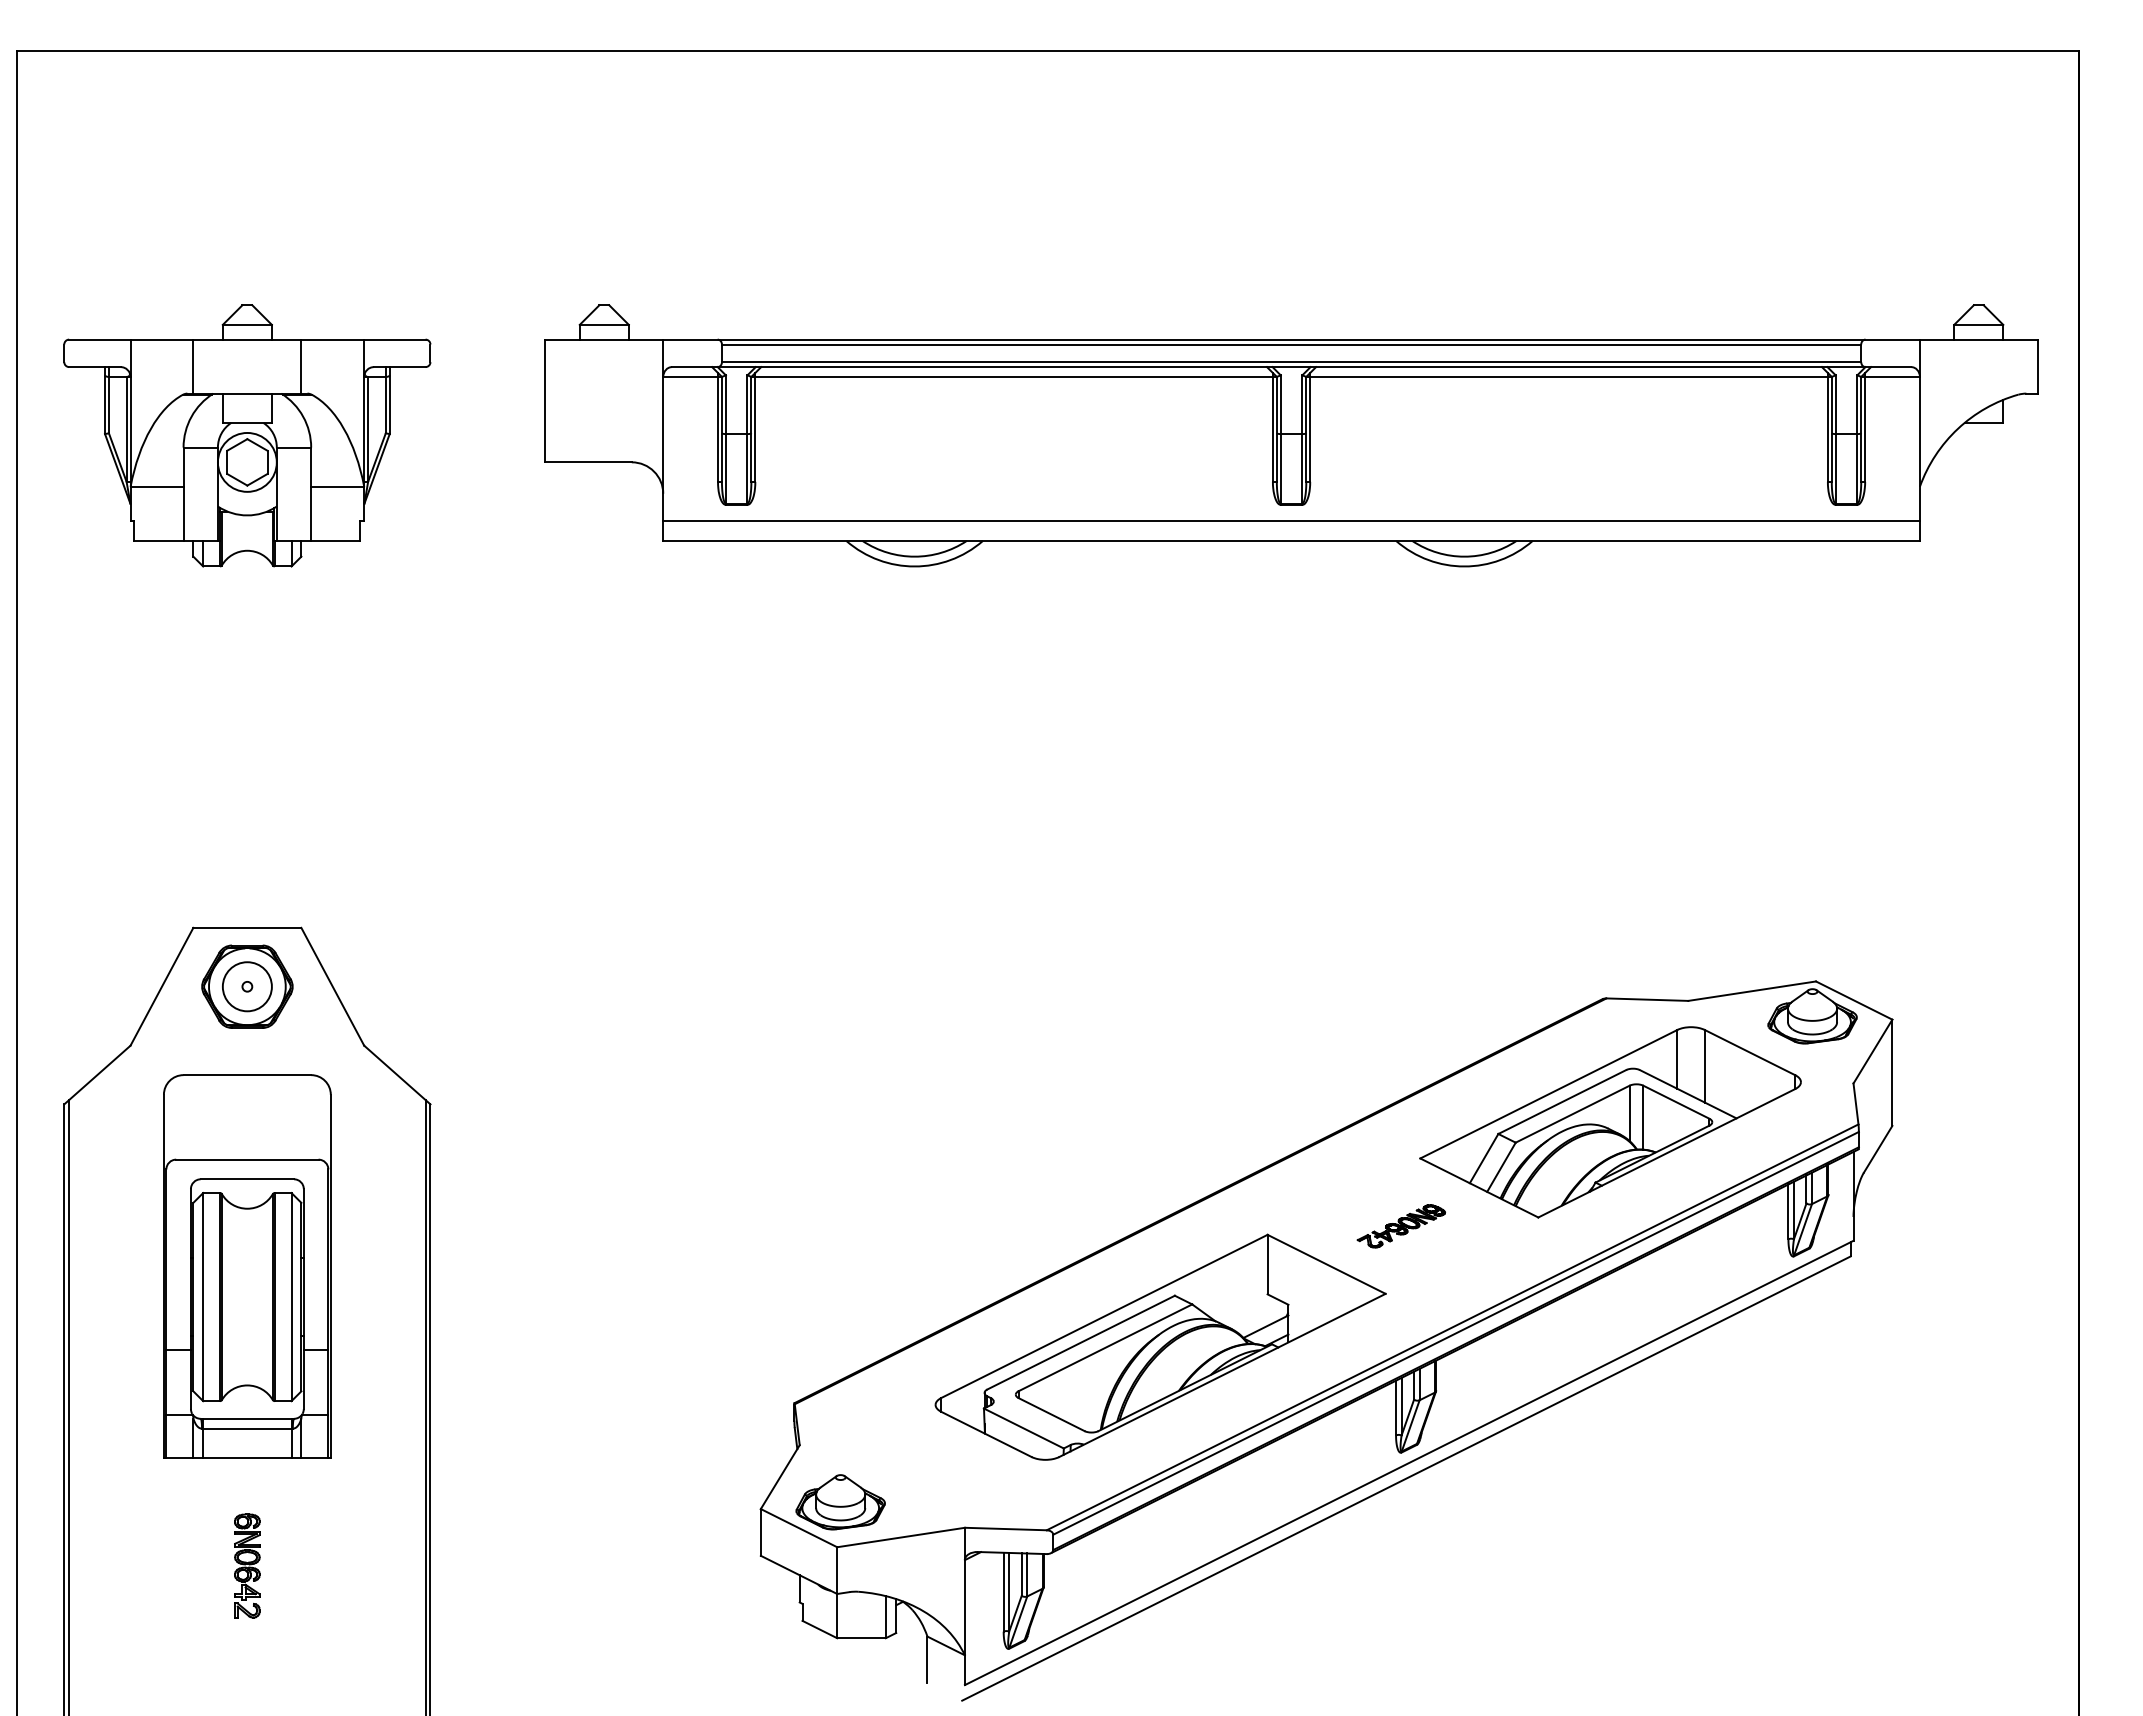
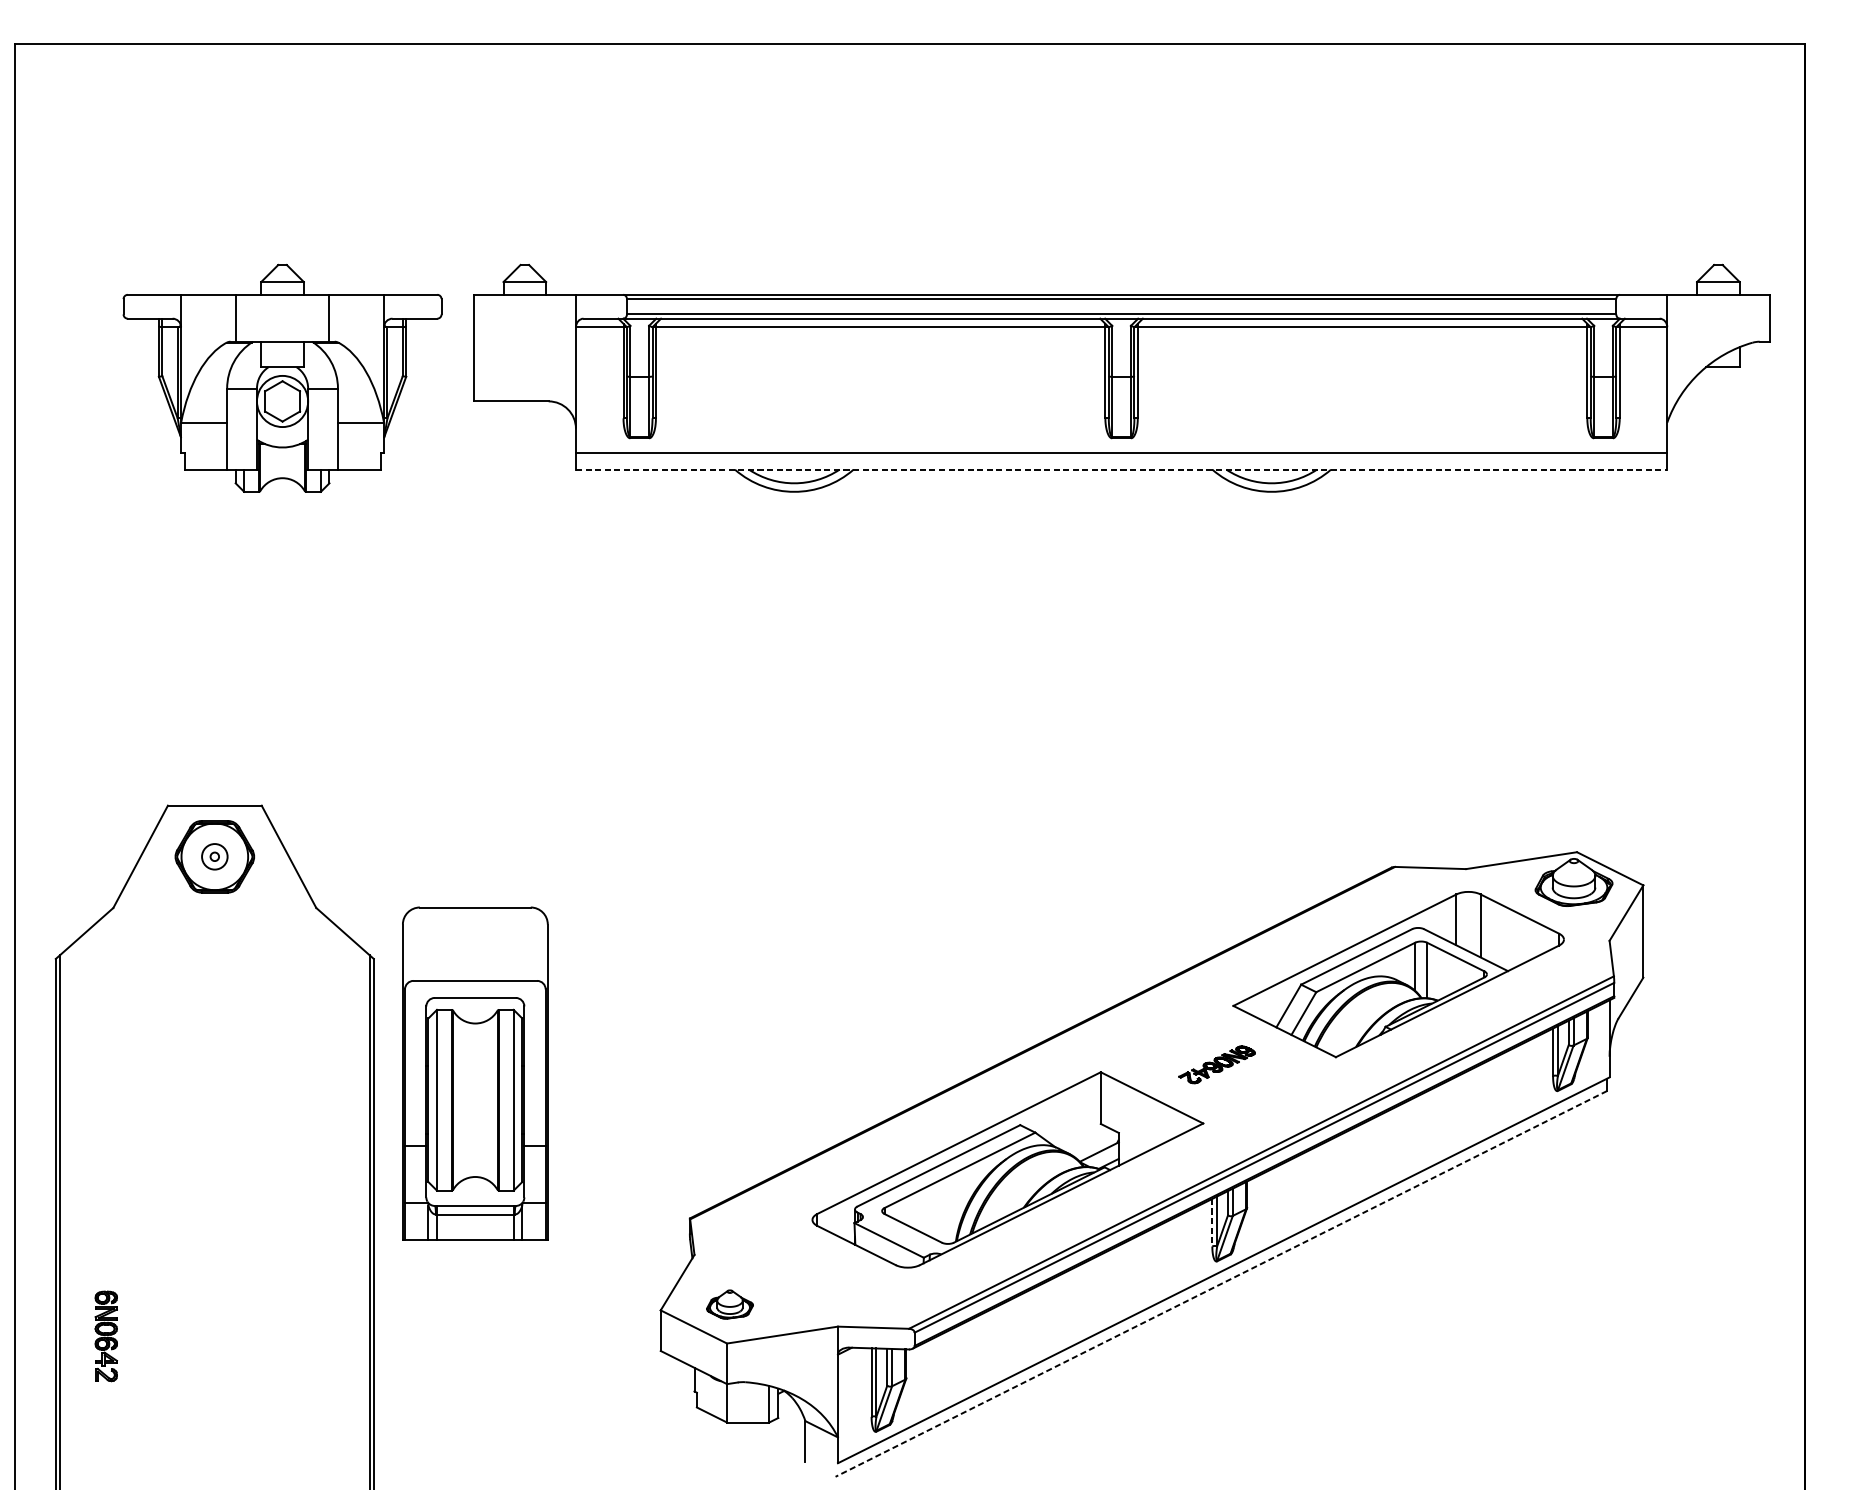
part: (247, 435) -> (282, 378), moved
line: (1292, 540) -> (1122, 469), solid -> dashed
circle: (246, 986) -> (214, 856), size x0.6
part: (247, 1266) -> (475, 1073), moved
line: (1396, 1408) -> (1212, 1223), solid -> dashed
line: (1406, 1478) -> (1221, 1283), solid -> dashed
part: (840, 1502) -> (729, 1304), size x0.6
part: (247, 1565) -> (106, 1335), moved

